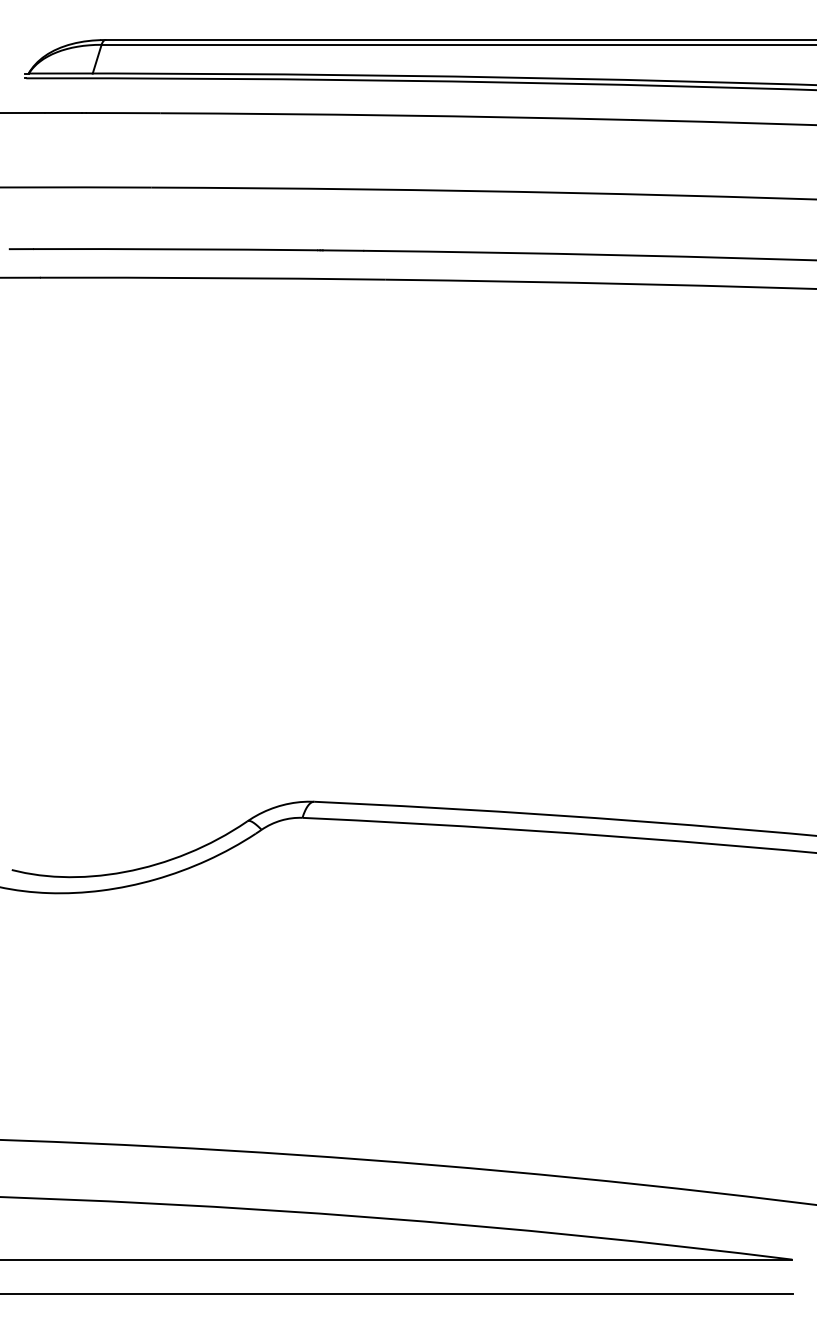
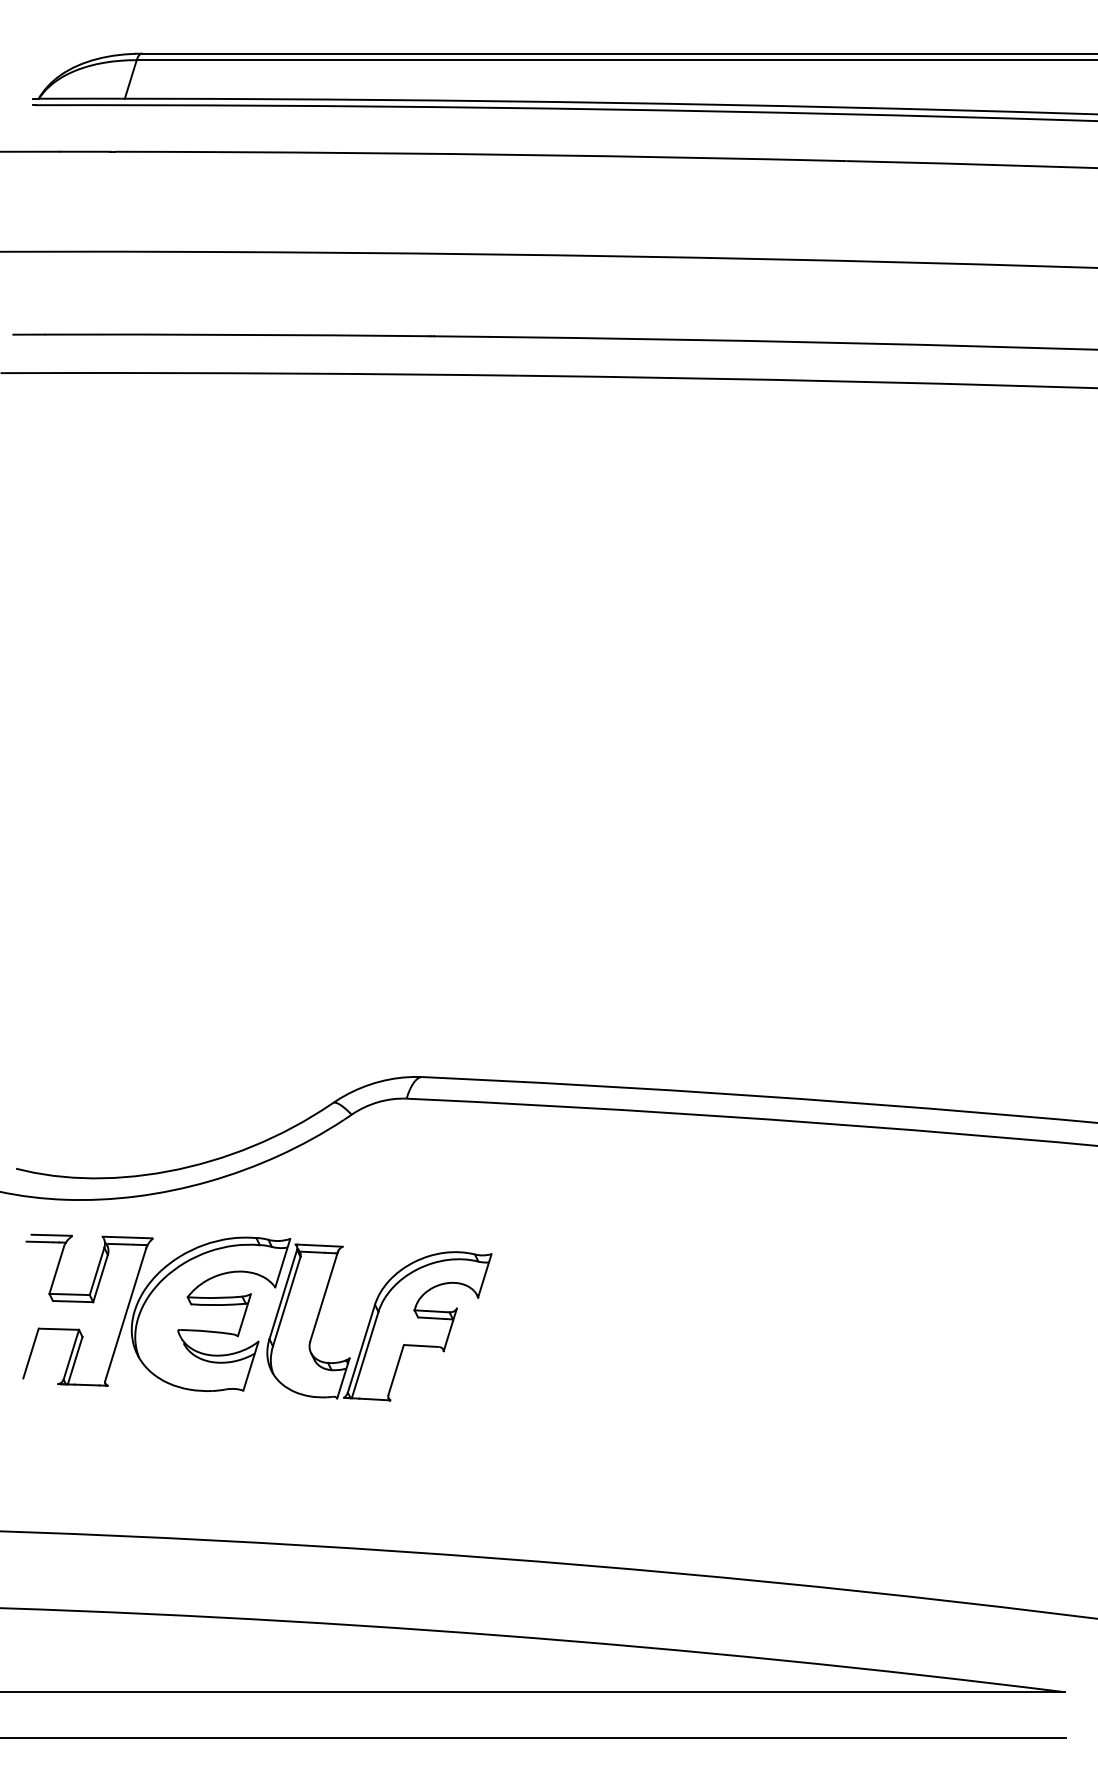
part: (183, 977) -> (246, 1313), added

